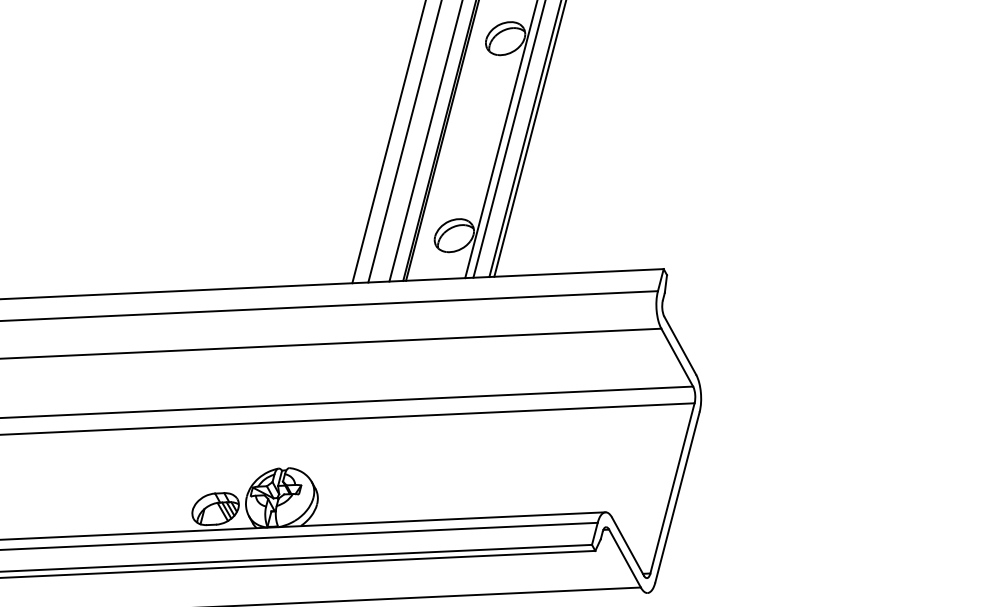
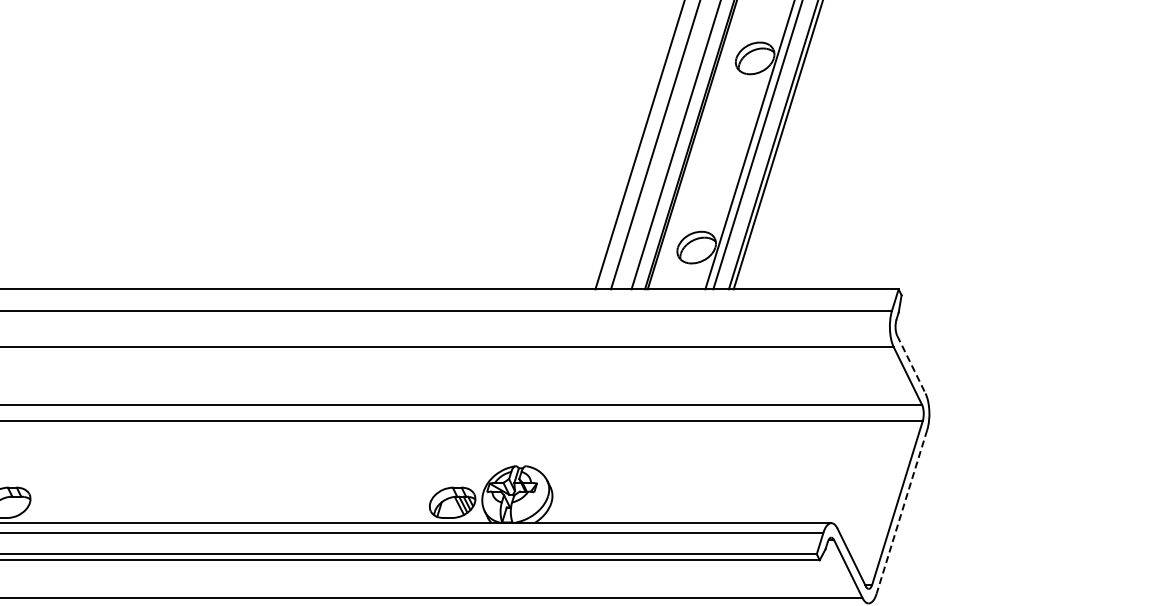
line: (680, 346) -> (911, 365), solid -> dashed
line: (676, 497) -> (901, 511), solid -> dashed

